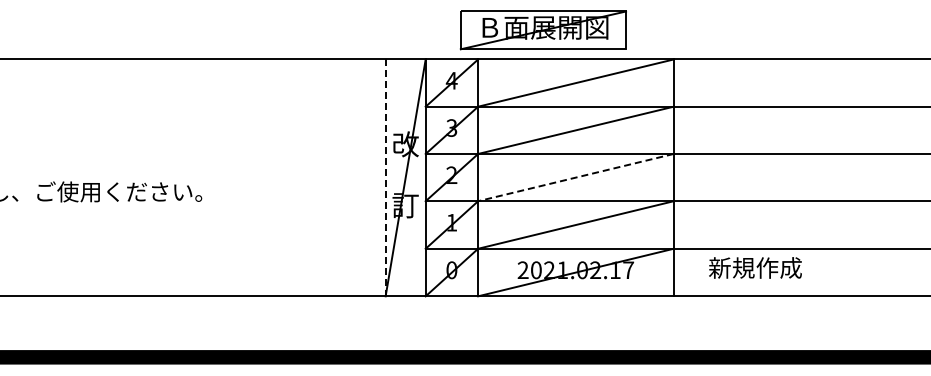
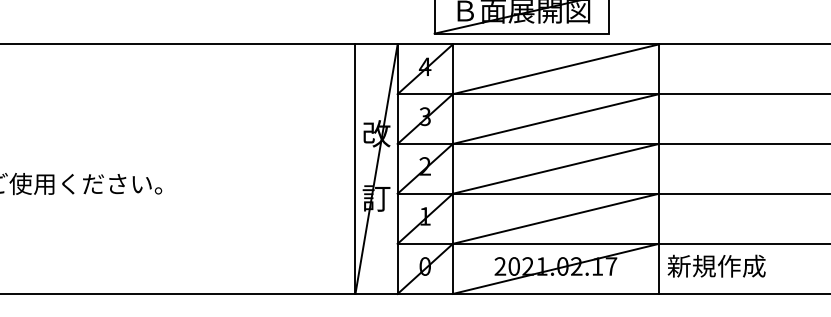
line: (575, 177) -> (555, 168), dashed -> solid
line: (385, 178) -> (355, 169), dashed -> solid
text: (755, 267) -> (716, 265), moved

